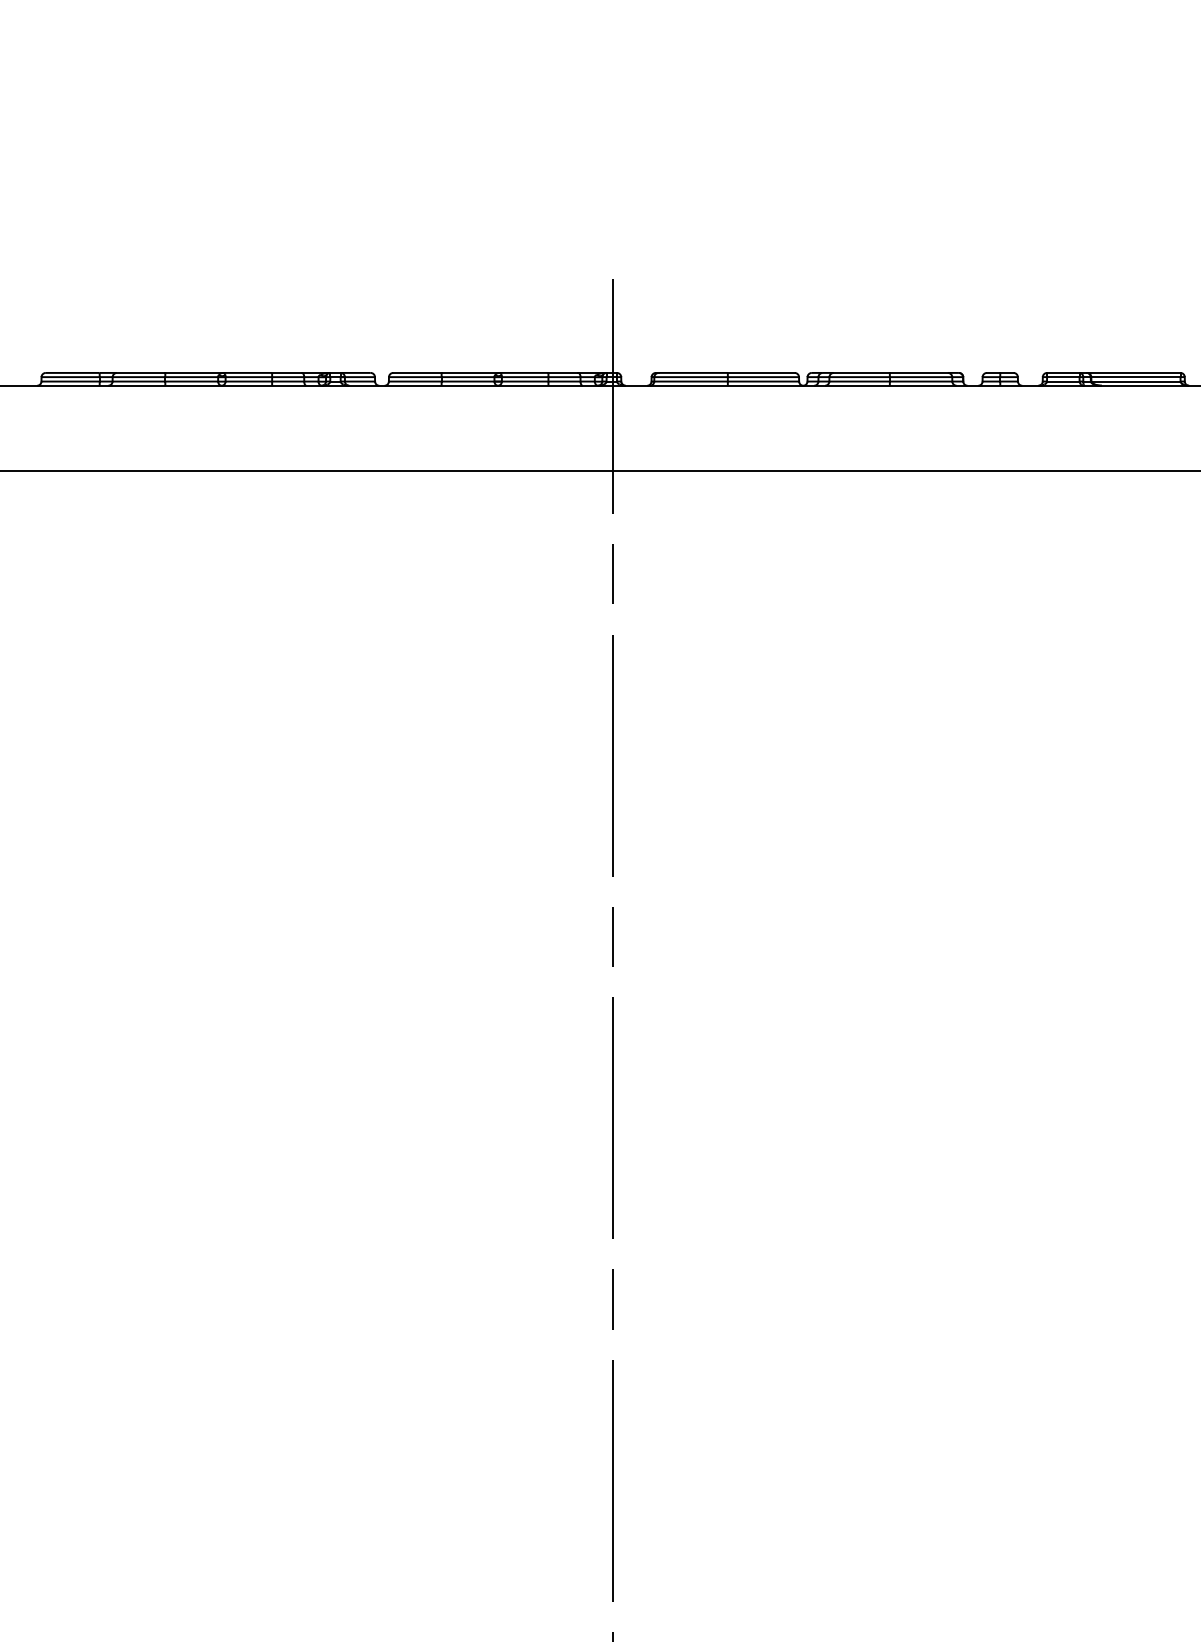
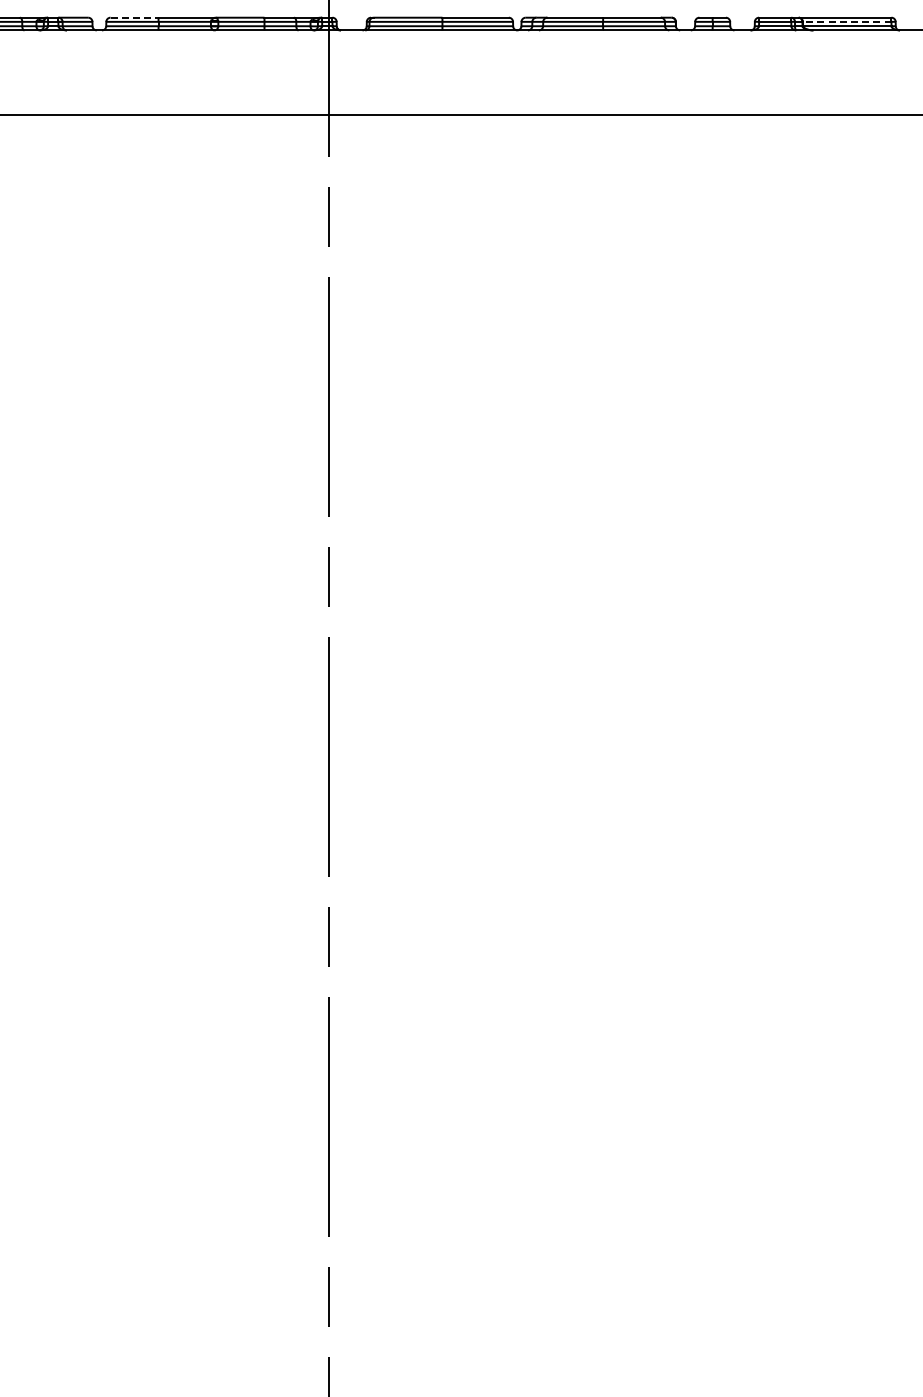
line: (417, 372) -> (134, 17), solid -> dashed
line: (1135, 377) -> (846, 22), solid -> dashed

